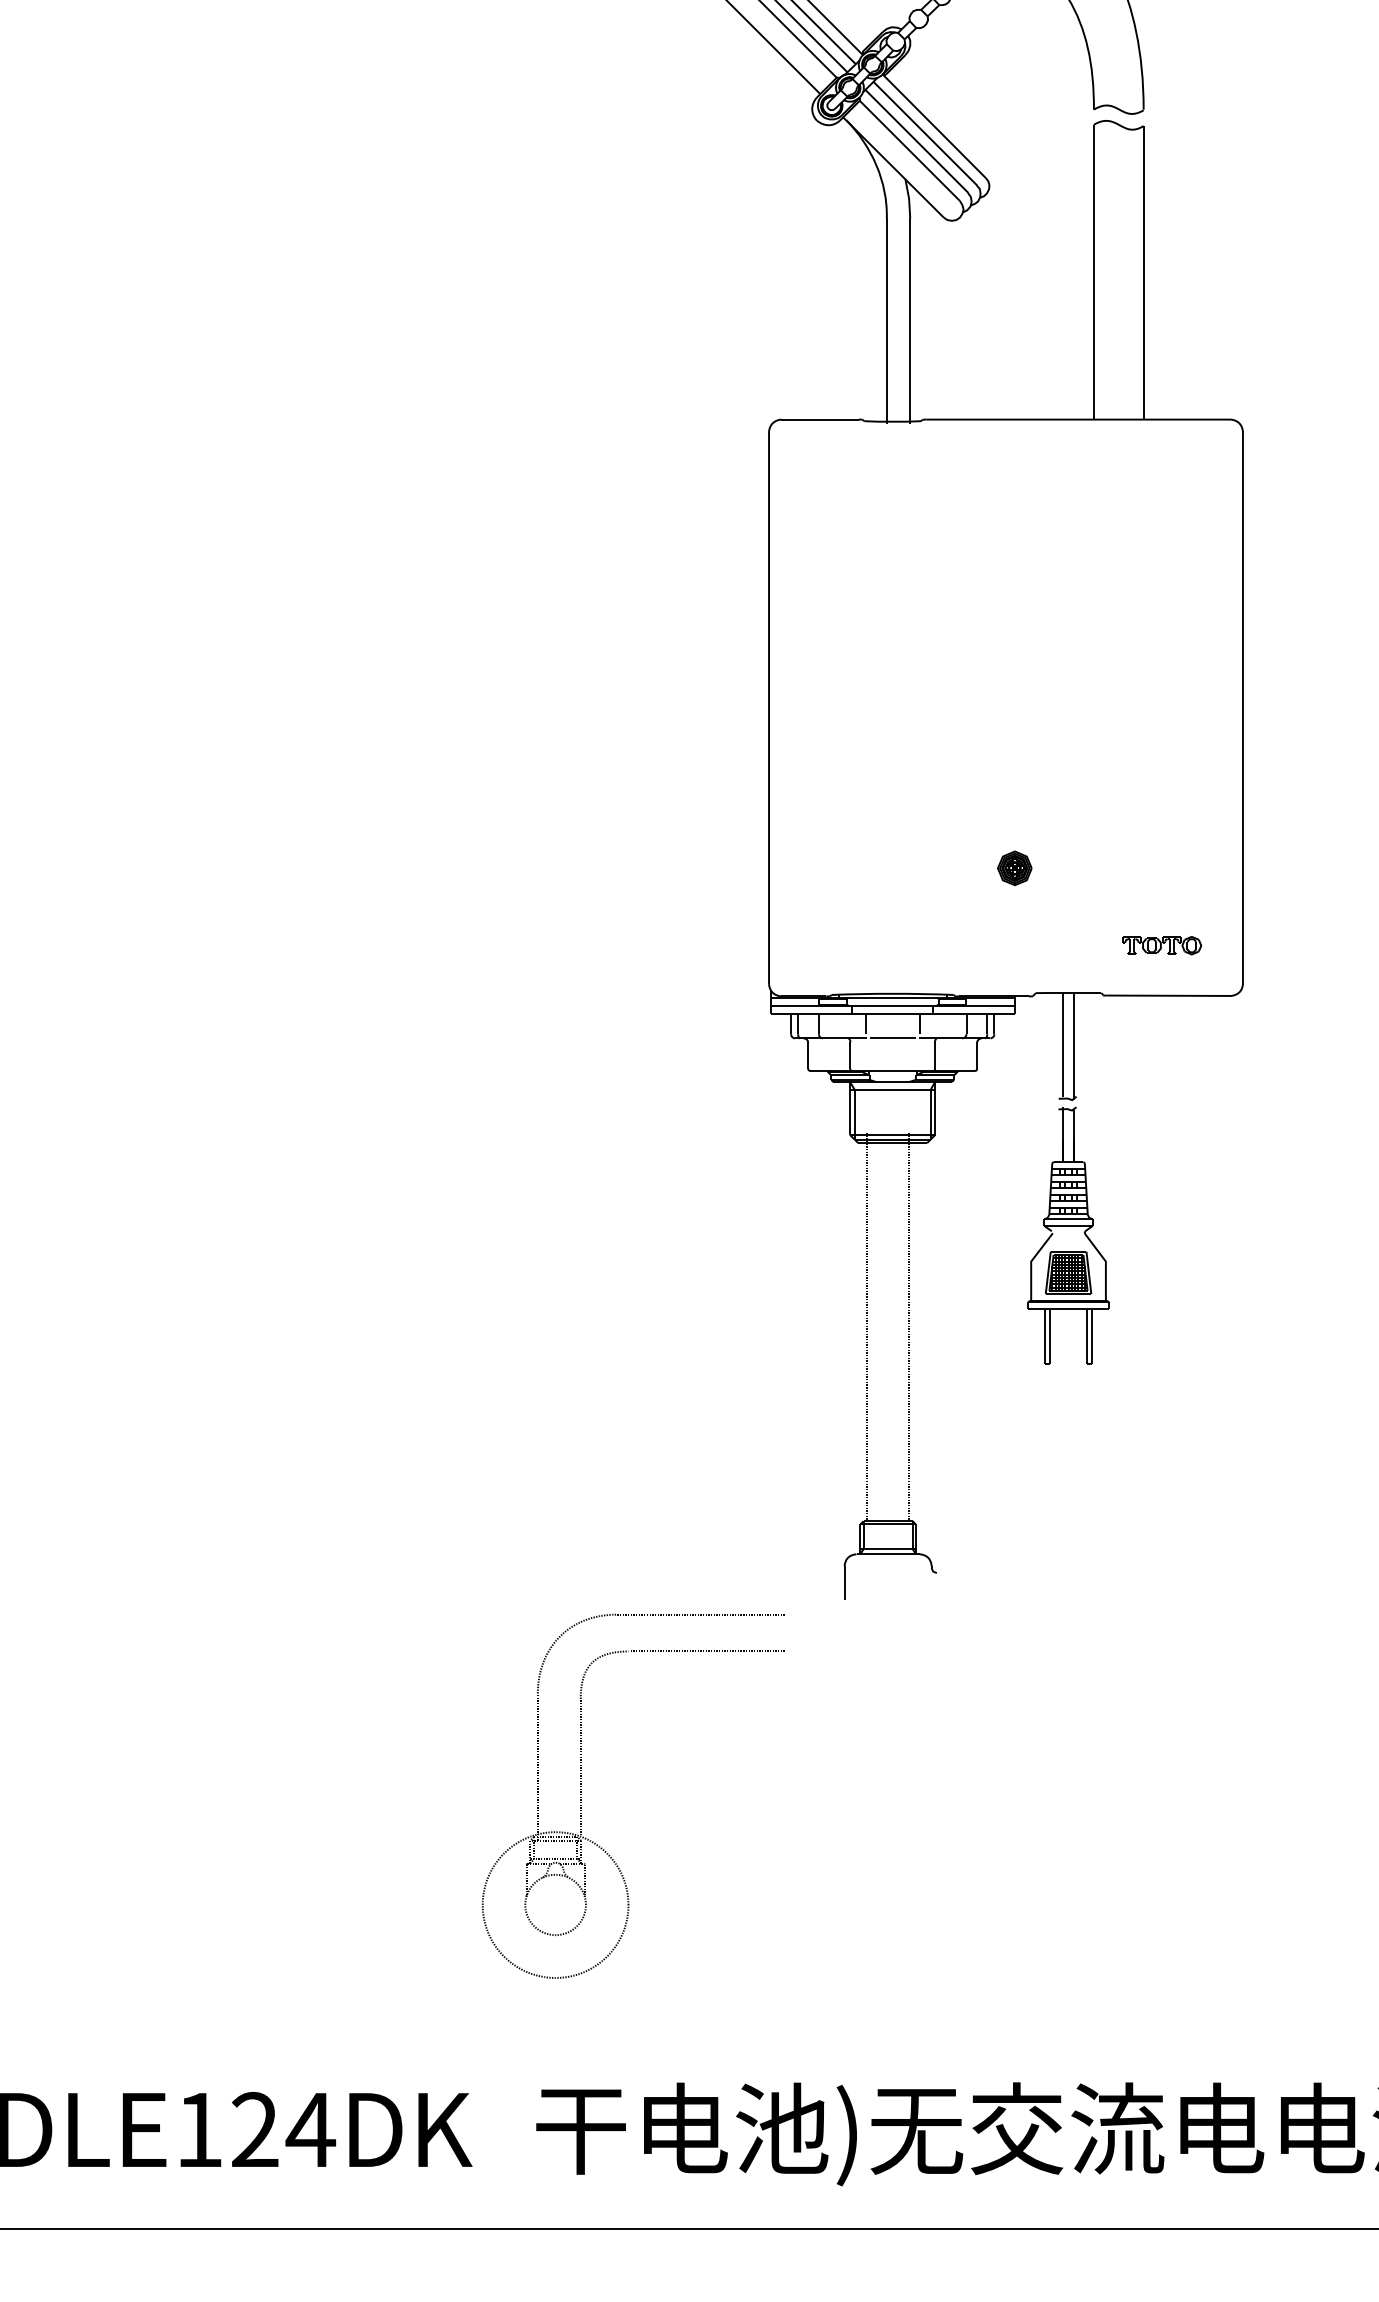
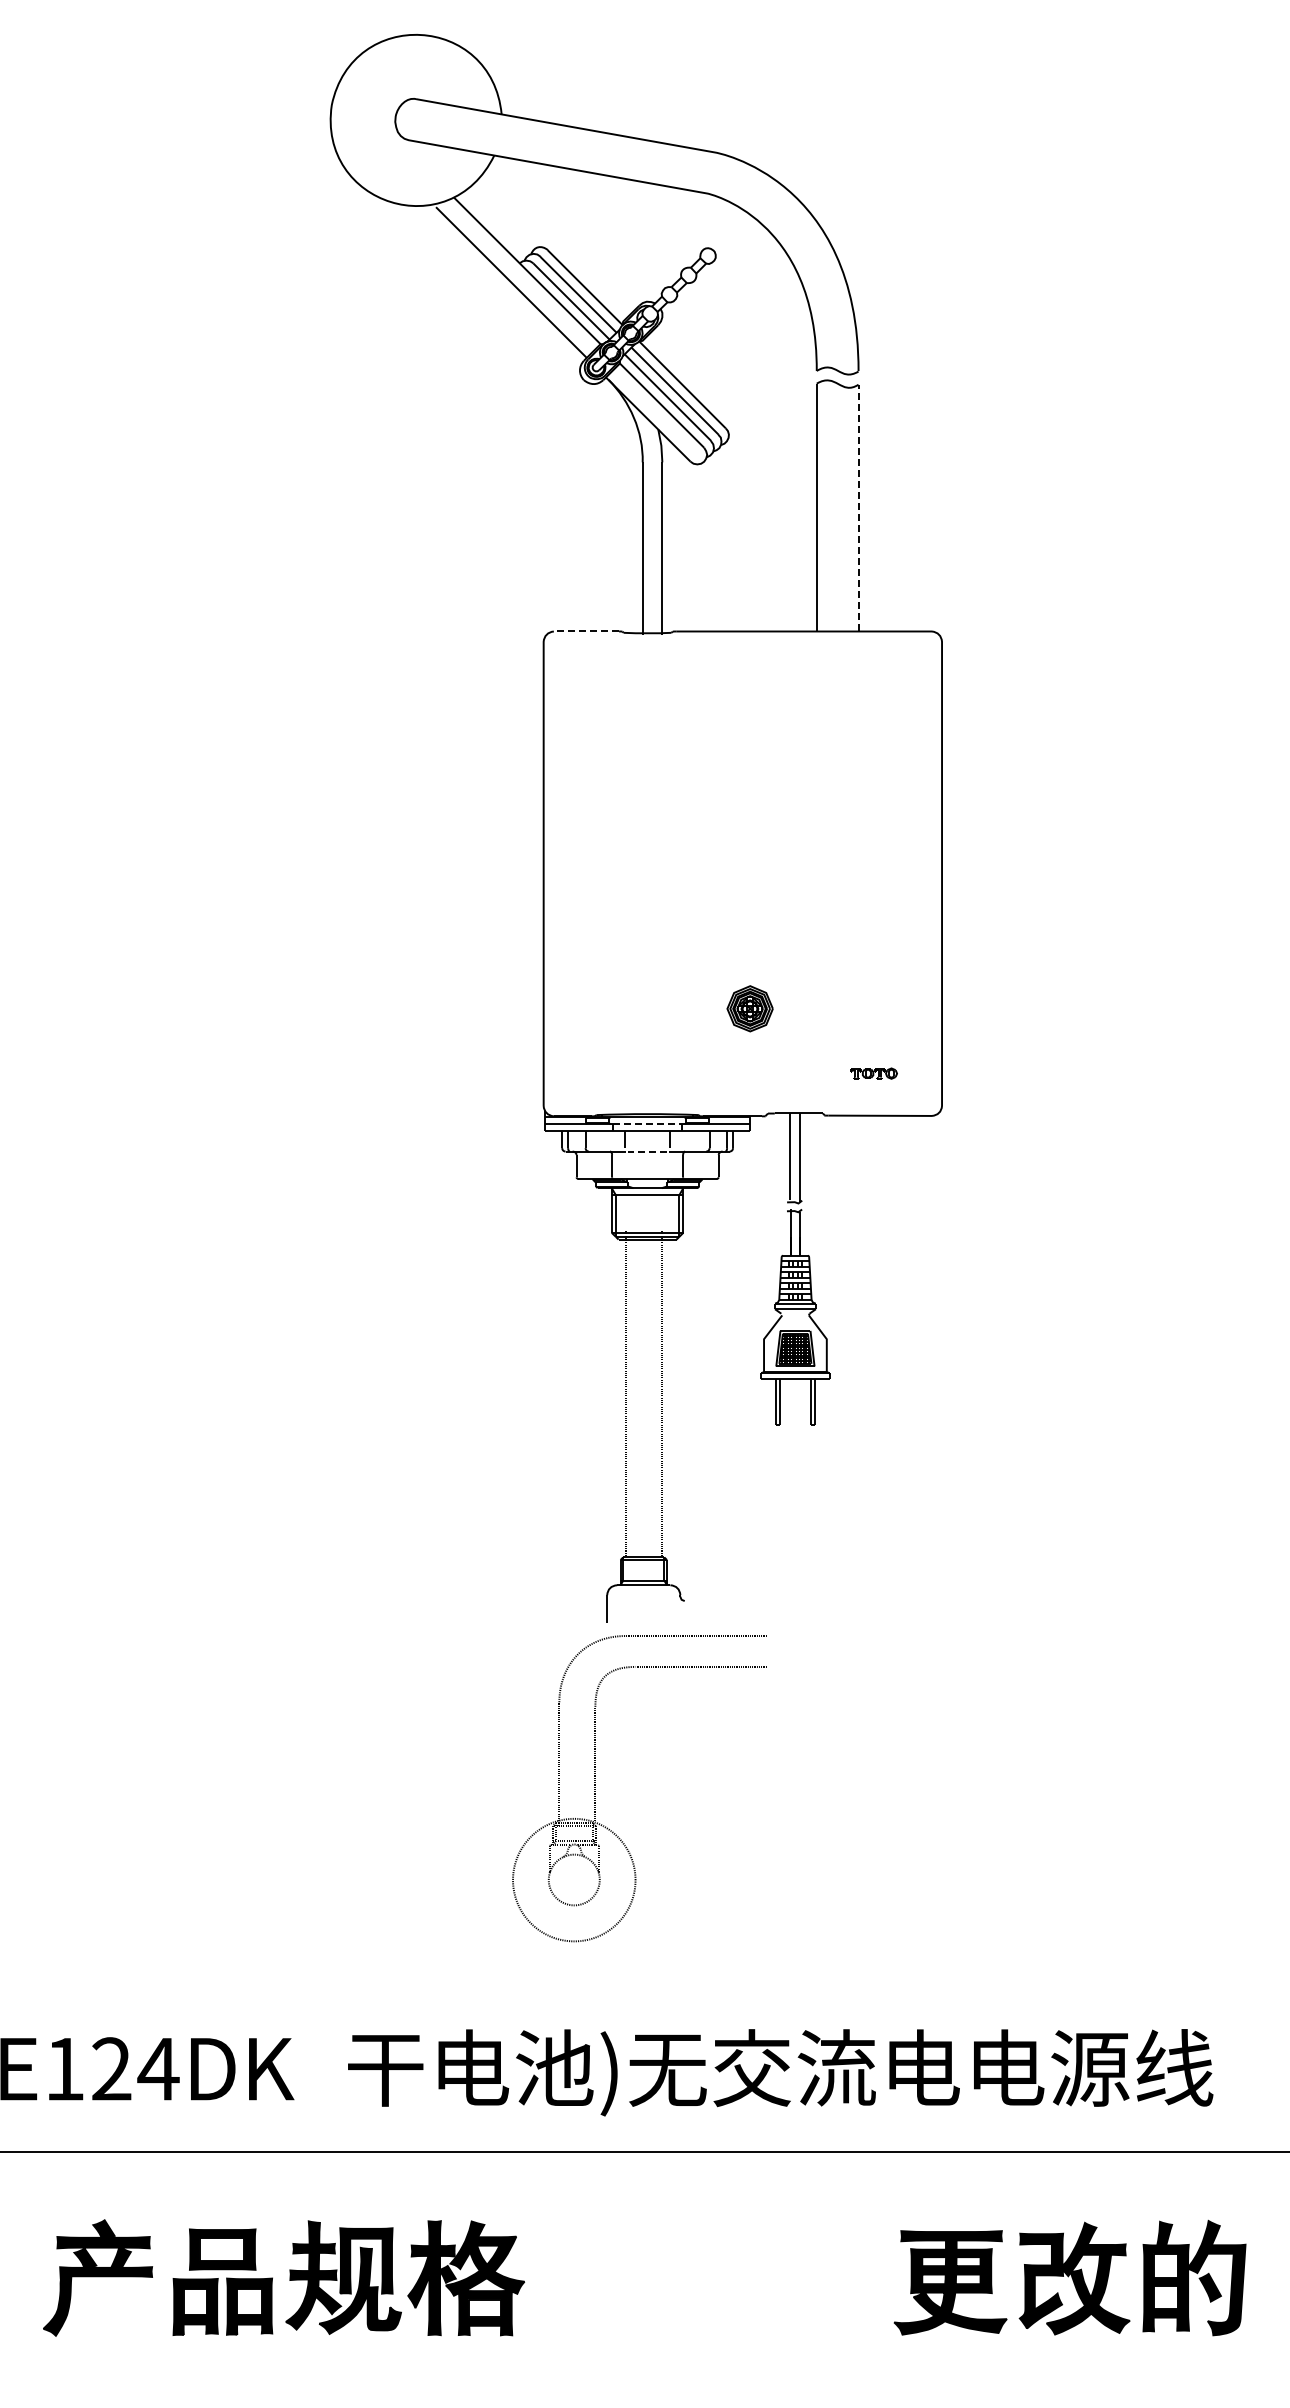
line: (1143, 272) -> (858, 507), solid -> dashed
line: (819, 419) -> (586, 631), solid -> dashed
part: (1015, 868) -> (750, 1008), size x1.6
part: (1161, 945) -> (873, 1073), size x0.7
line: (893, 1006) -> (648, 1124), solid -> dashed
line: (892, 1038) -> (647, 1151), solid -> dashed
part: (580, 1794) -> (595, 1787), moved

